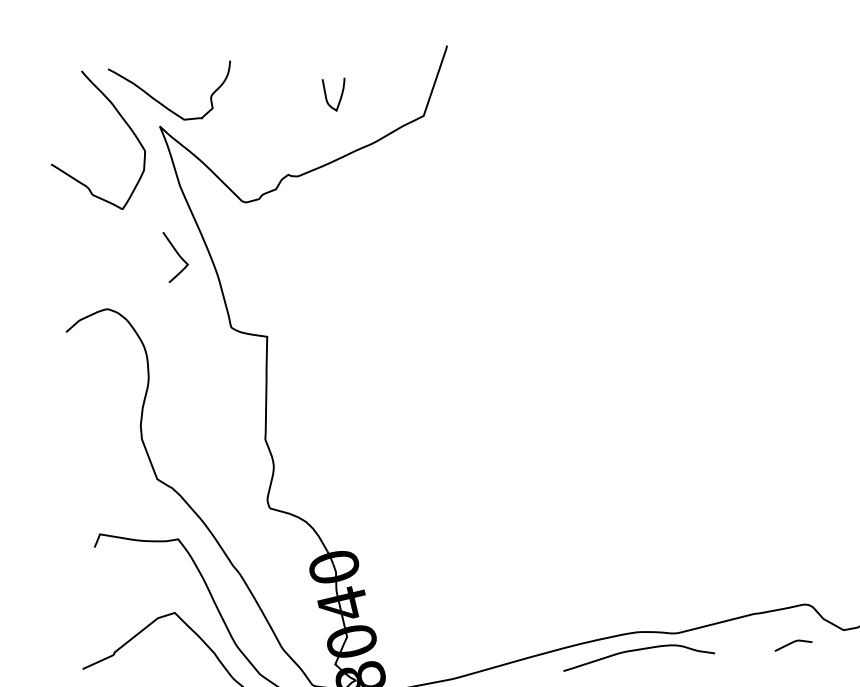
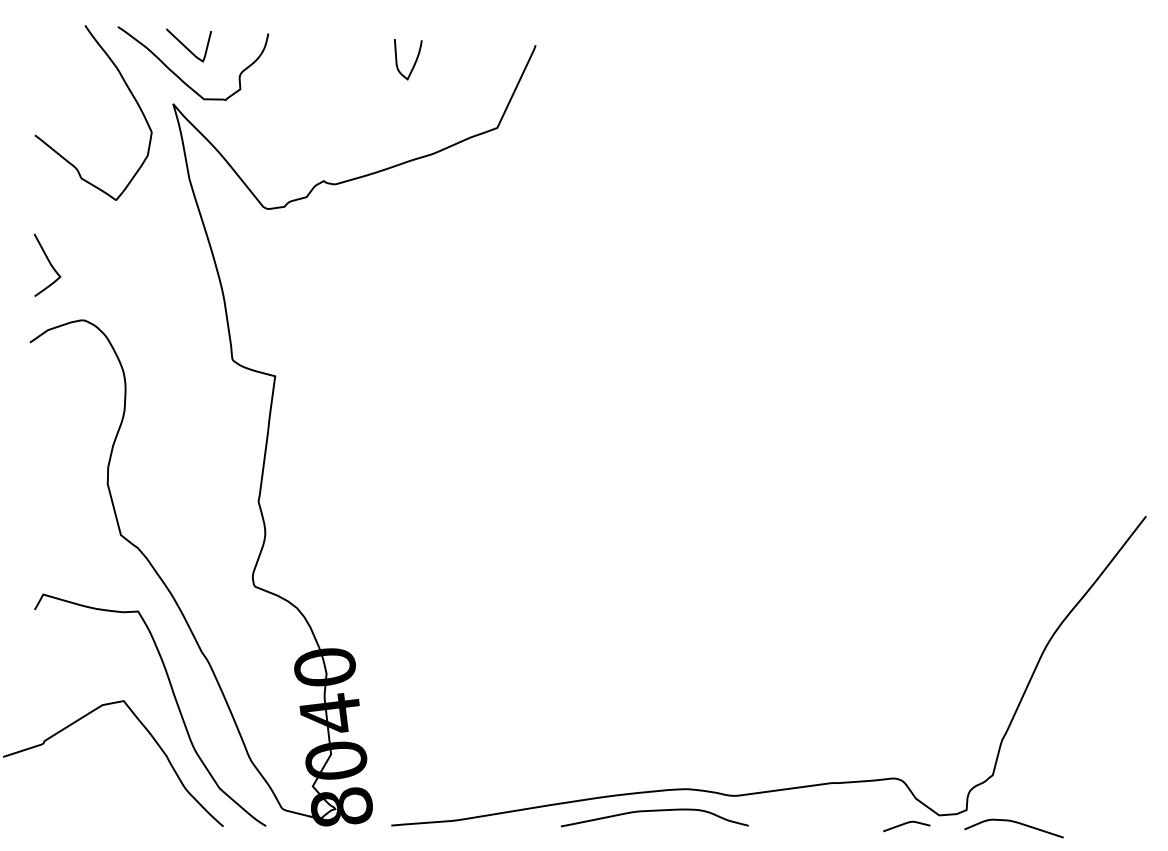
curve: (165, 78) -> (186, 46), added
curve: (340, 96) -> (414, 62), moved
curve: (178, 255) -> (49, 264), moved
curve: (793, 643) -> (906, 824), moved
curve: (637, 650) -> (654, 811), moved

